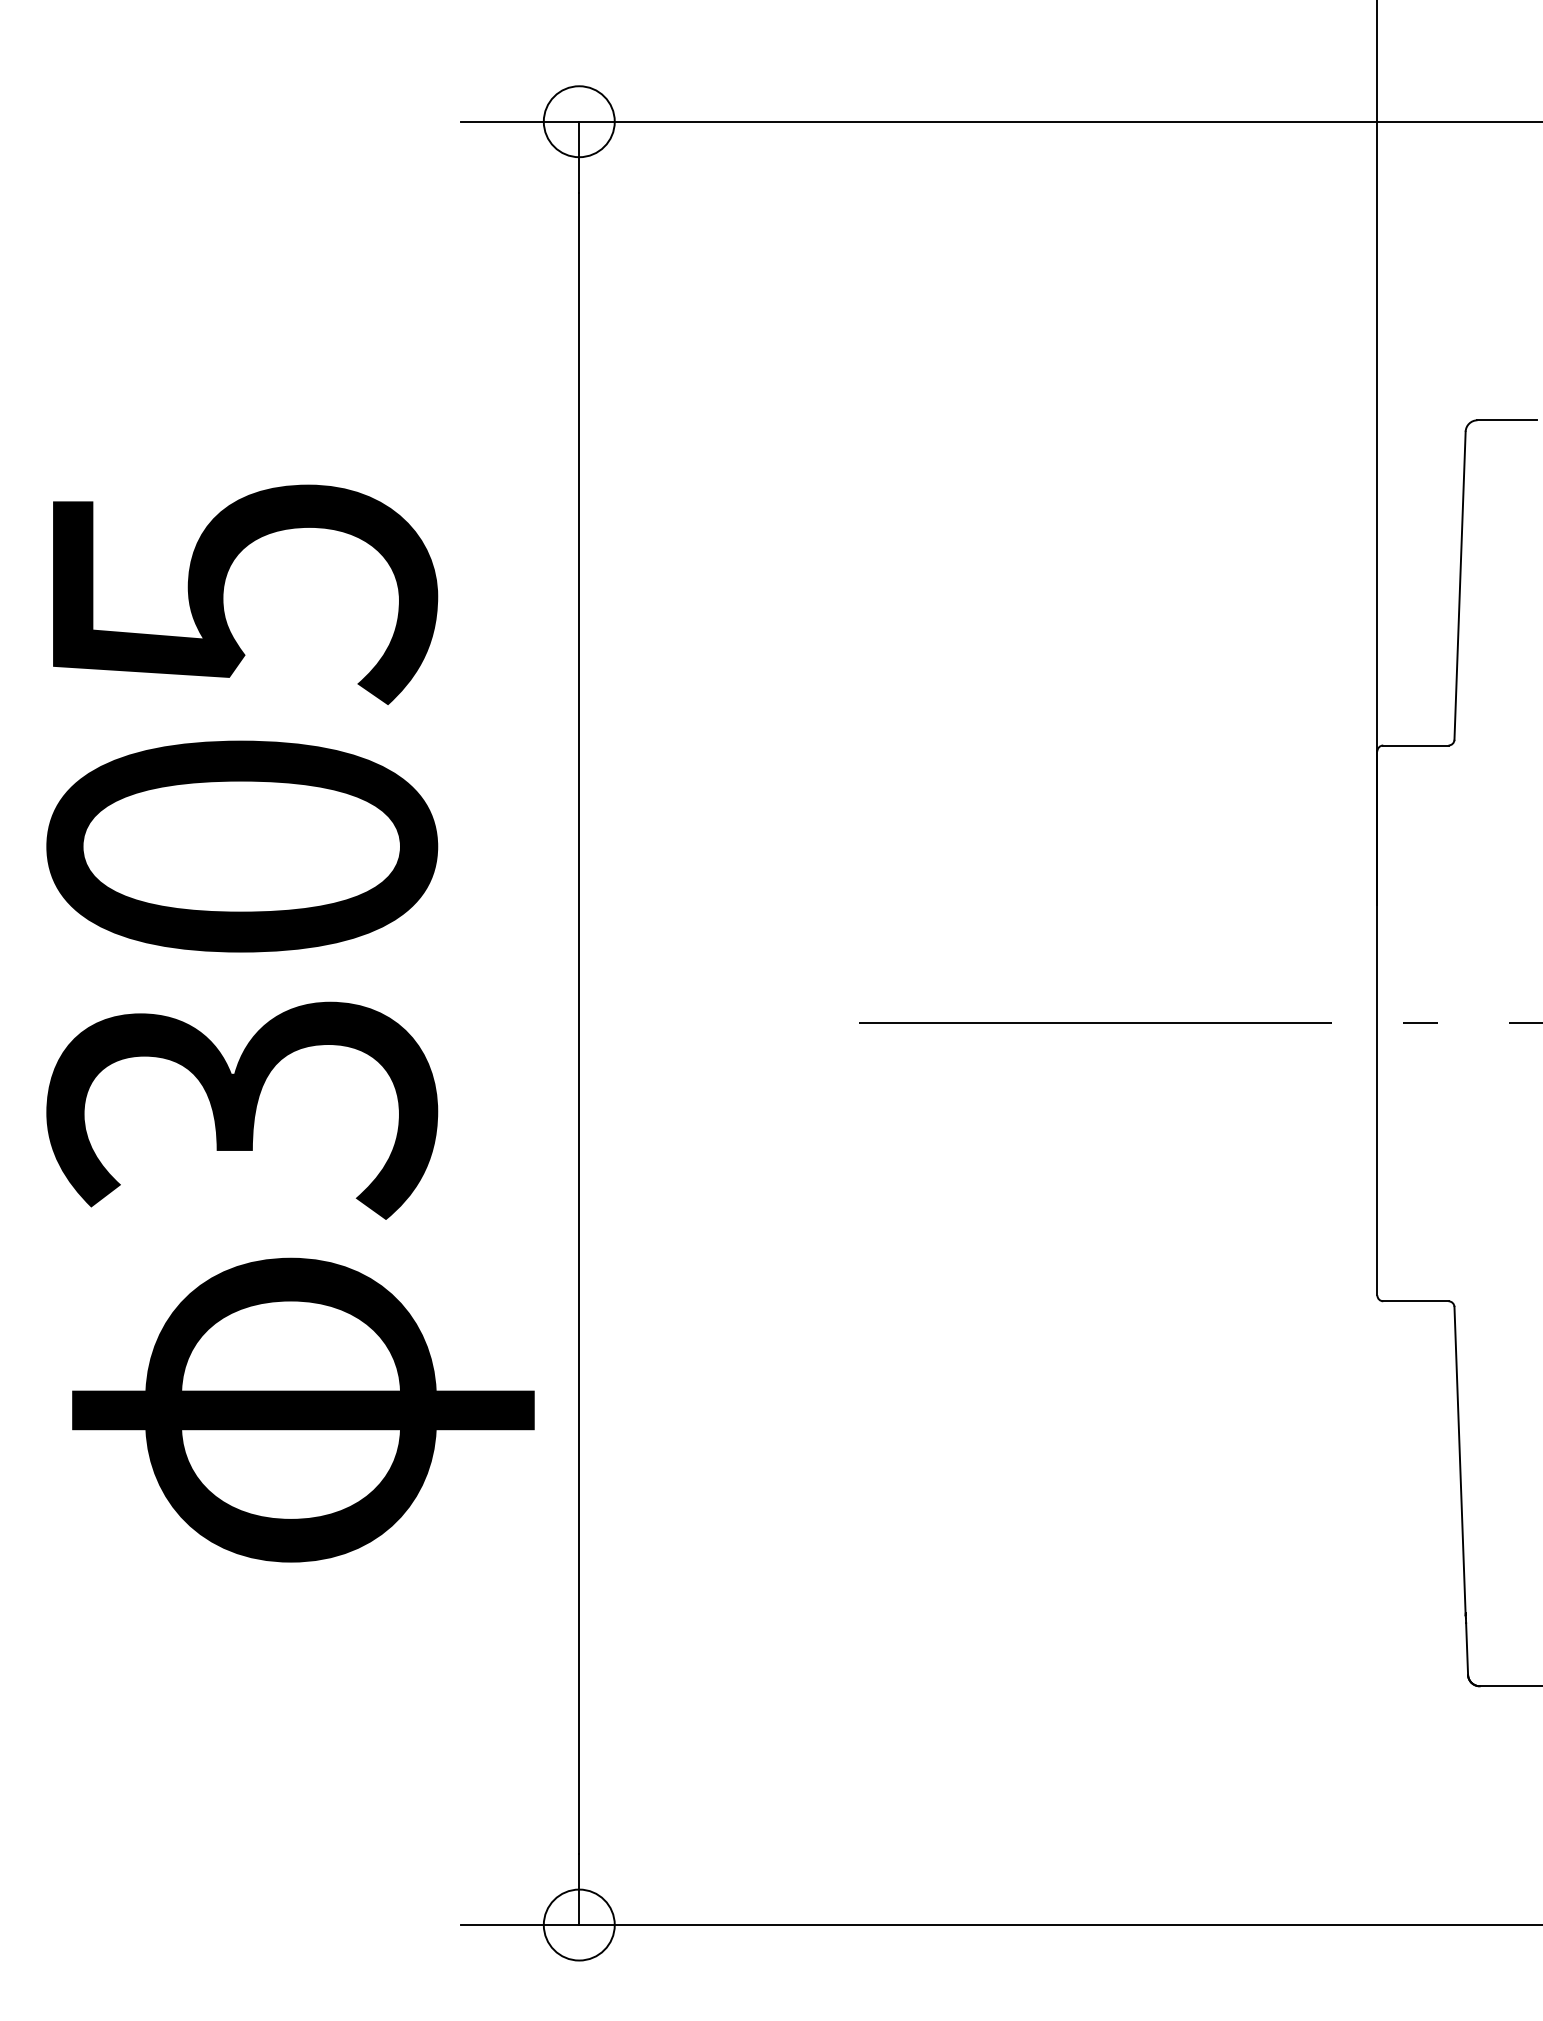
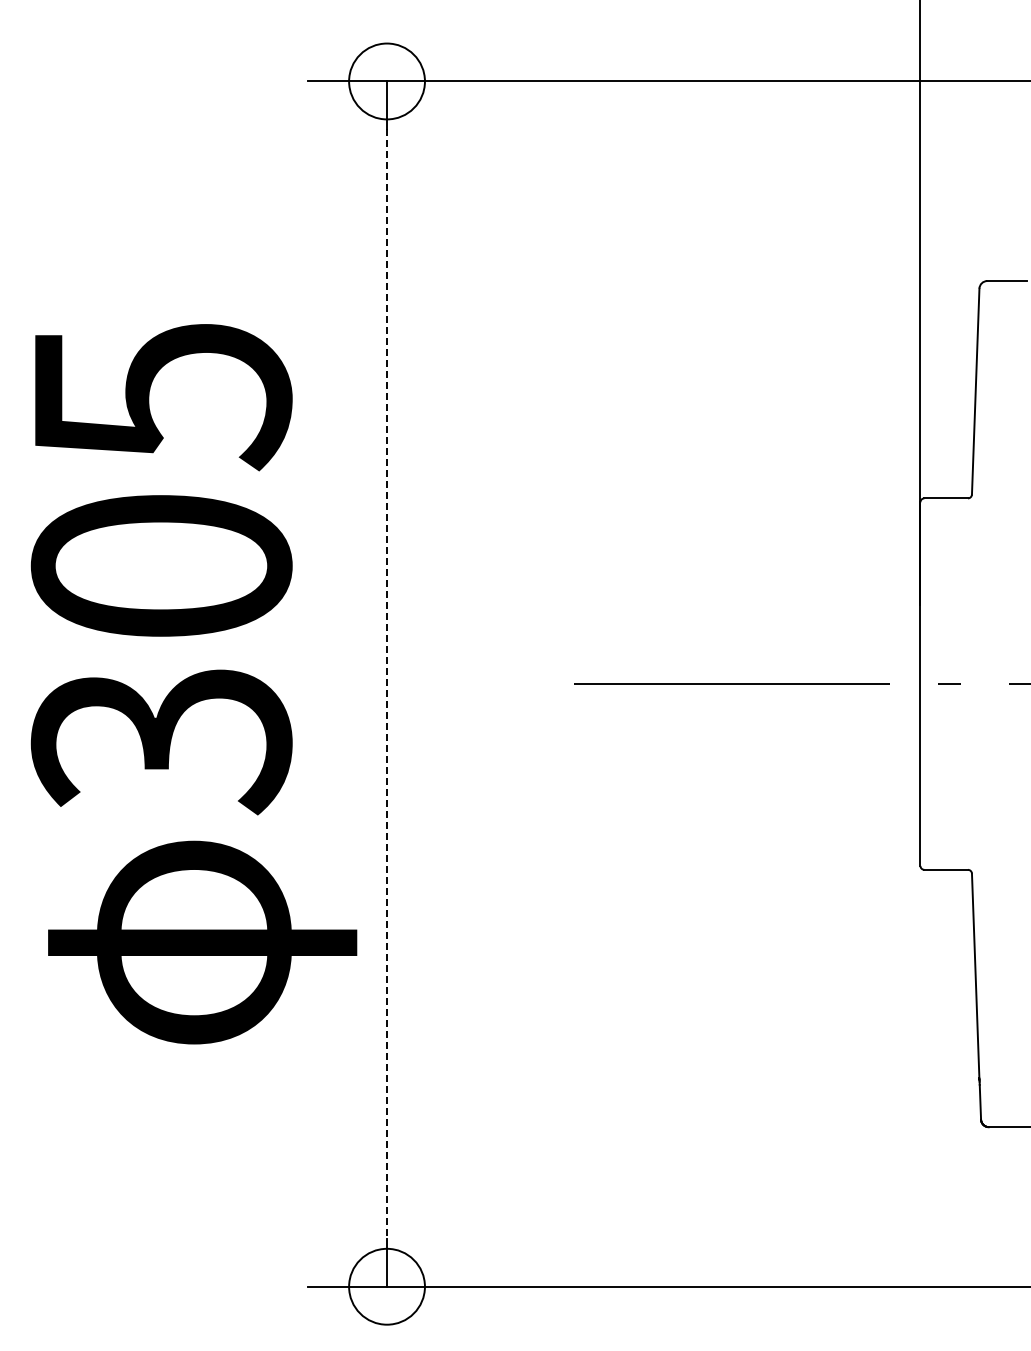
circle: (578, 121) -> (386, 81), size x1.6
line: (579, 1023) -> (387, 684), solid -> dashed
circle: (578, 1924) -> (386, 1286), size x1.6

